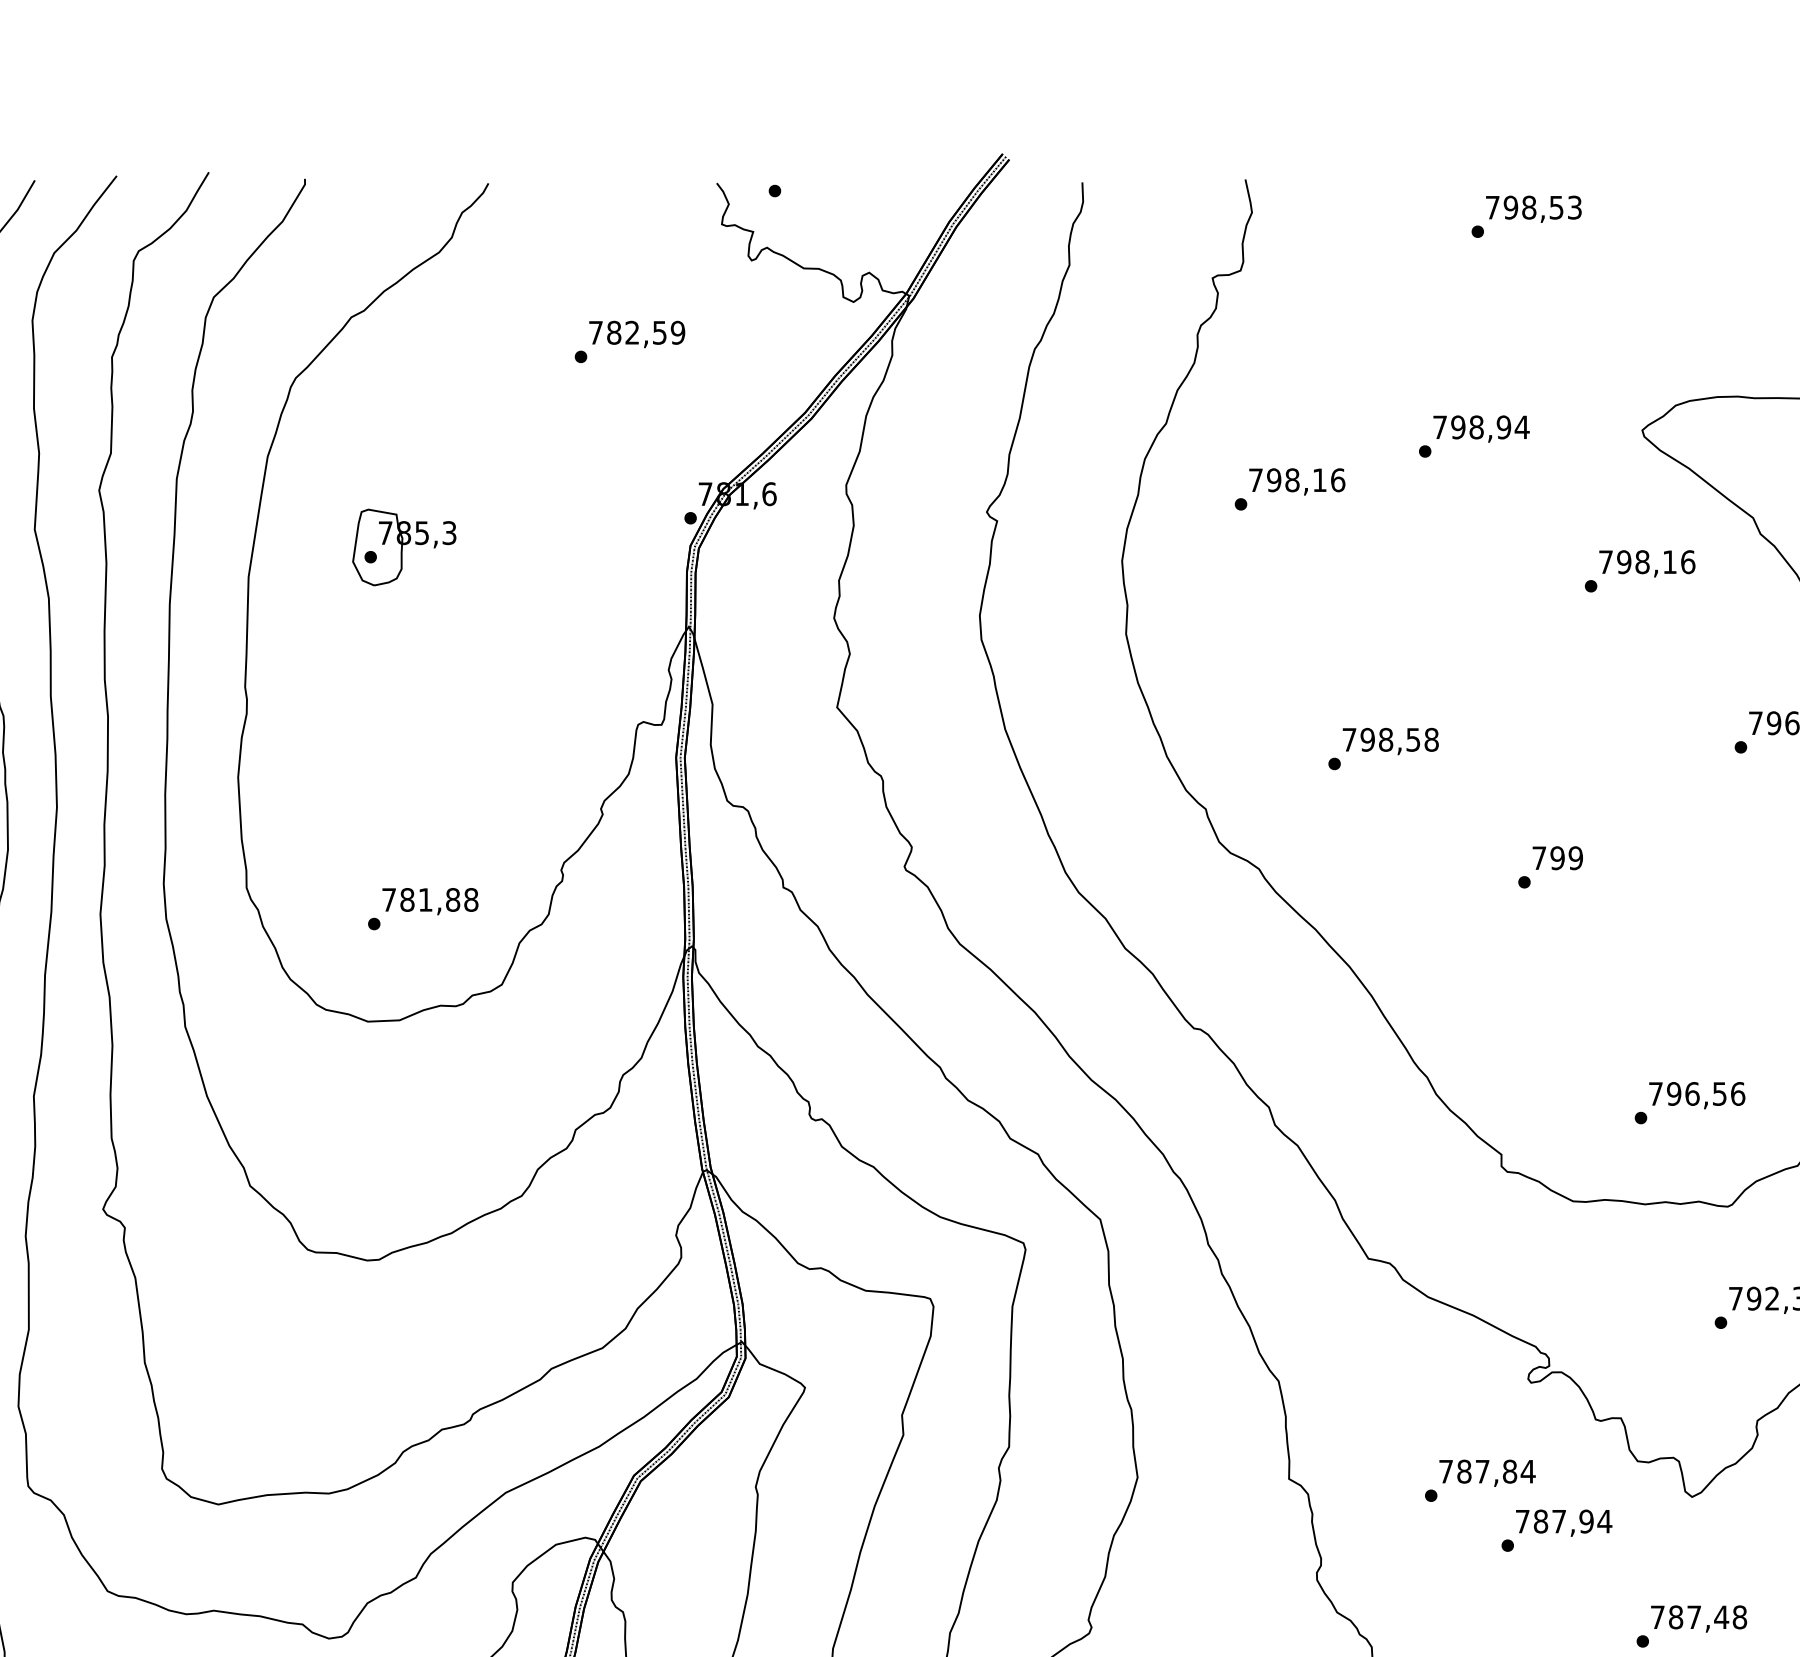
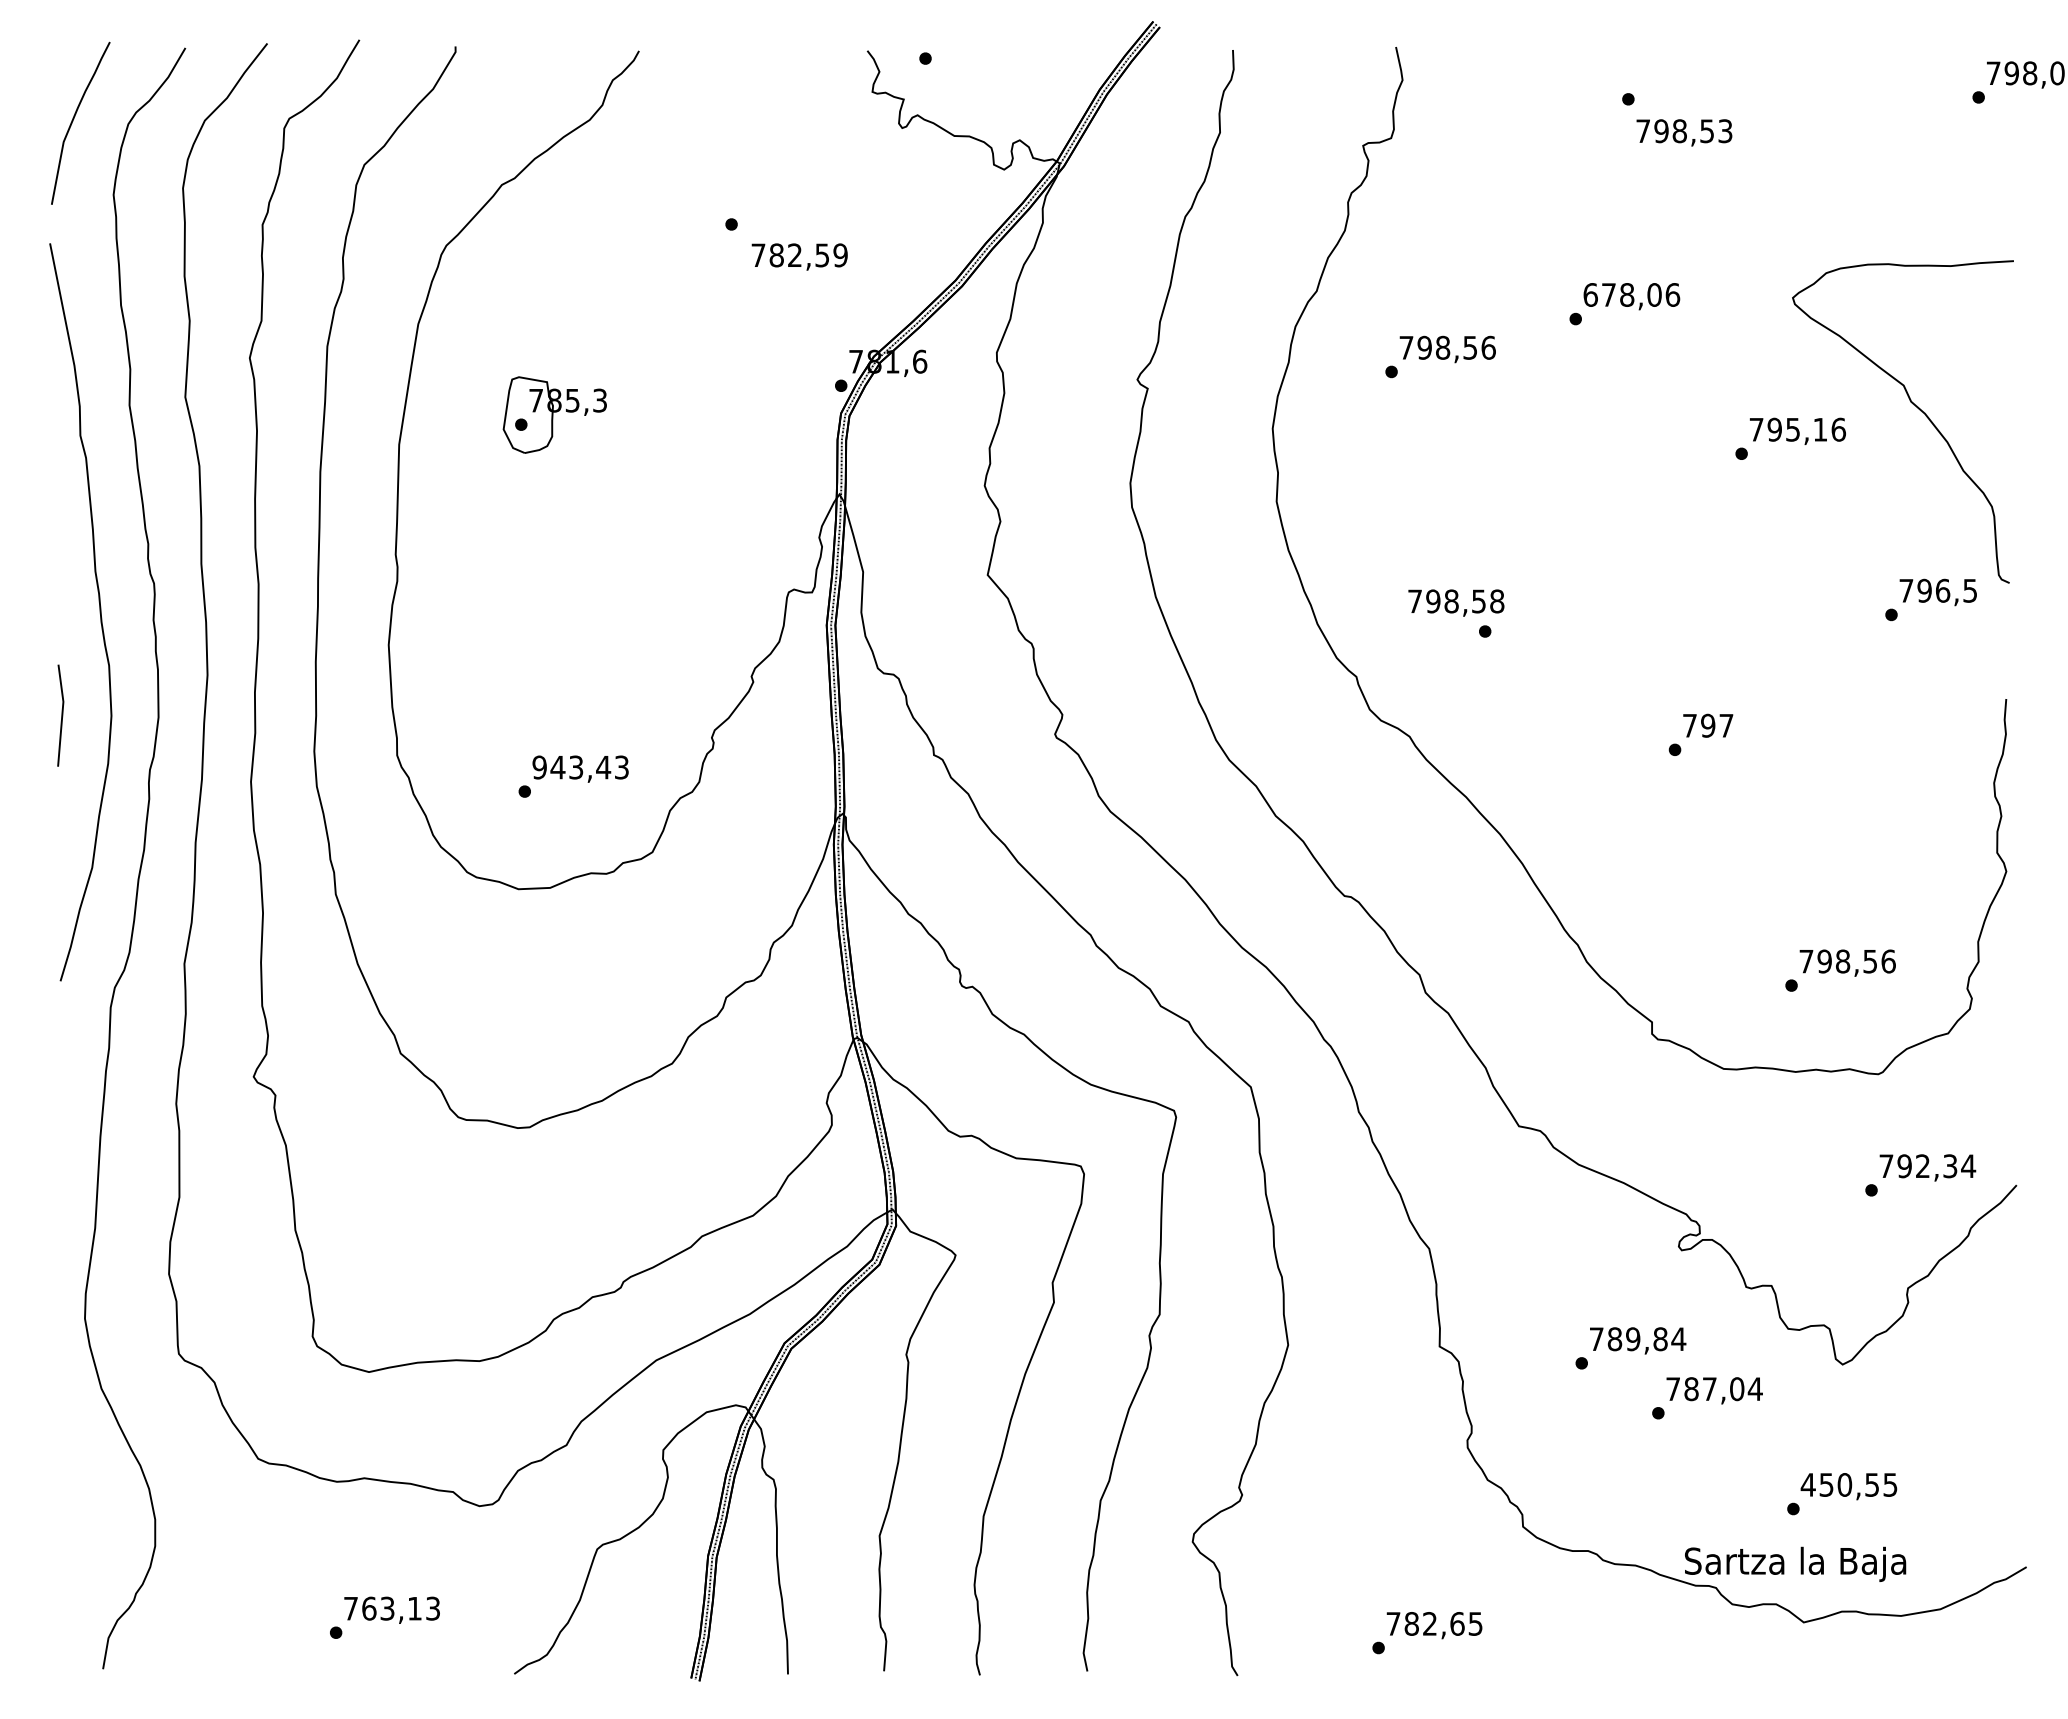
text: (1533, 208) -> (1684, 132), moved
text: (636, 333) -> (799, 256), moved
text: (1480, 426) -> (1631, 294), 798,94 -> 678,06
text: (1318, 479) -> (1469, 347), 798,16 -> 798,56
text: (1642, 561) -> (1793, 429), 798,16 -> 795,16
text: (1390, 740) -> (1456, 602), moved
text: (1575, 857) -> (1726, 725), 799 -> 797
text: (429, 899) -> (580, 767), 781,88 -> 943,43
text: (1692, 1093) -> (1843, 961), 796,56 -> 798,56
text: (1482, 1471) -> (1633, 1339), 787,84 -> 789,84
text: (1586, 1521) -> (1737, 1389), 787,94 -> 787,04
text: (1697, 1616) -> (1848, 1484), 787,48 -> 450,55

